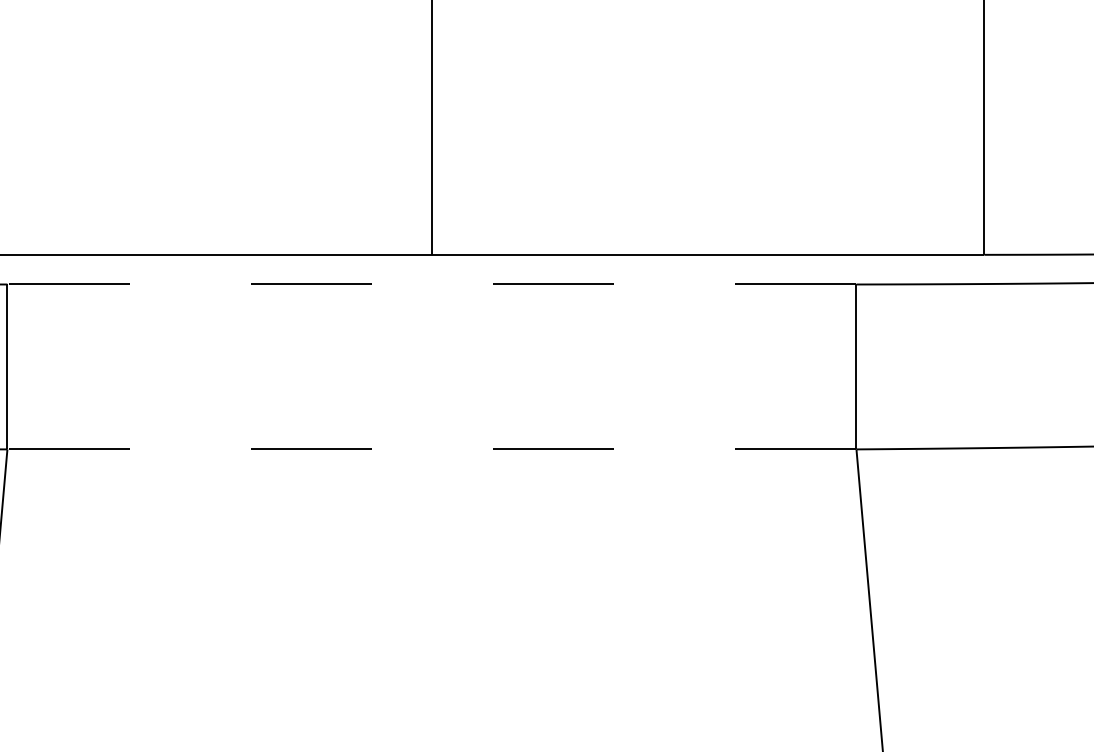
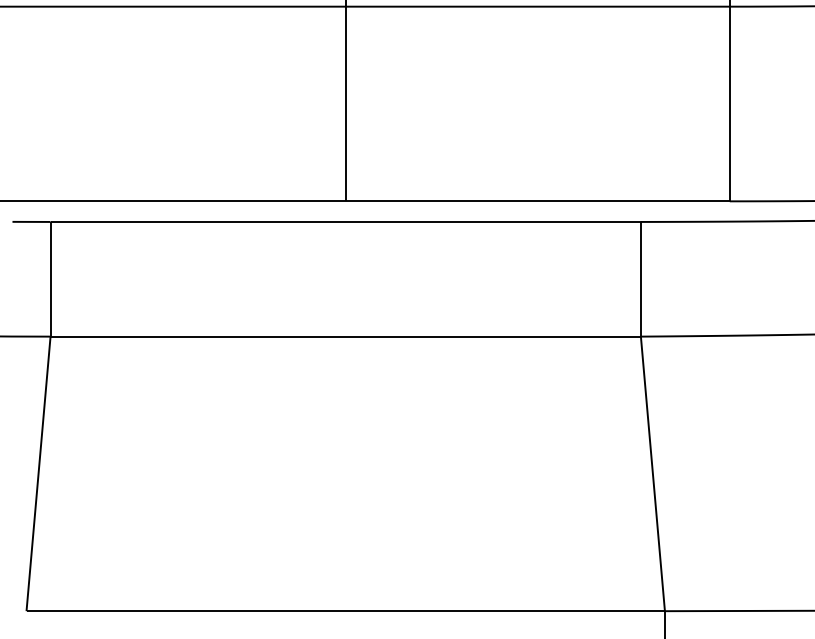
line: (431, 283) -> (345, 221), dashed -> solid
line: (431, 449) -> (345, 336), dashed -> solid

